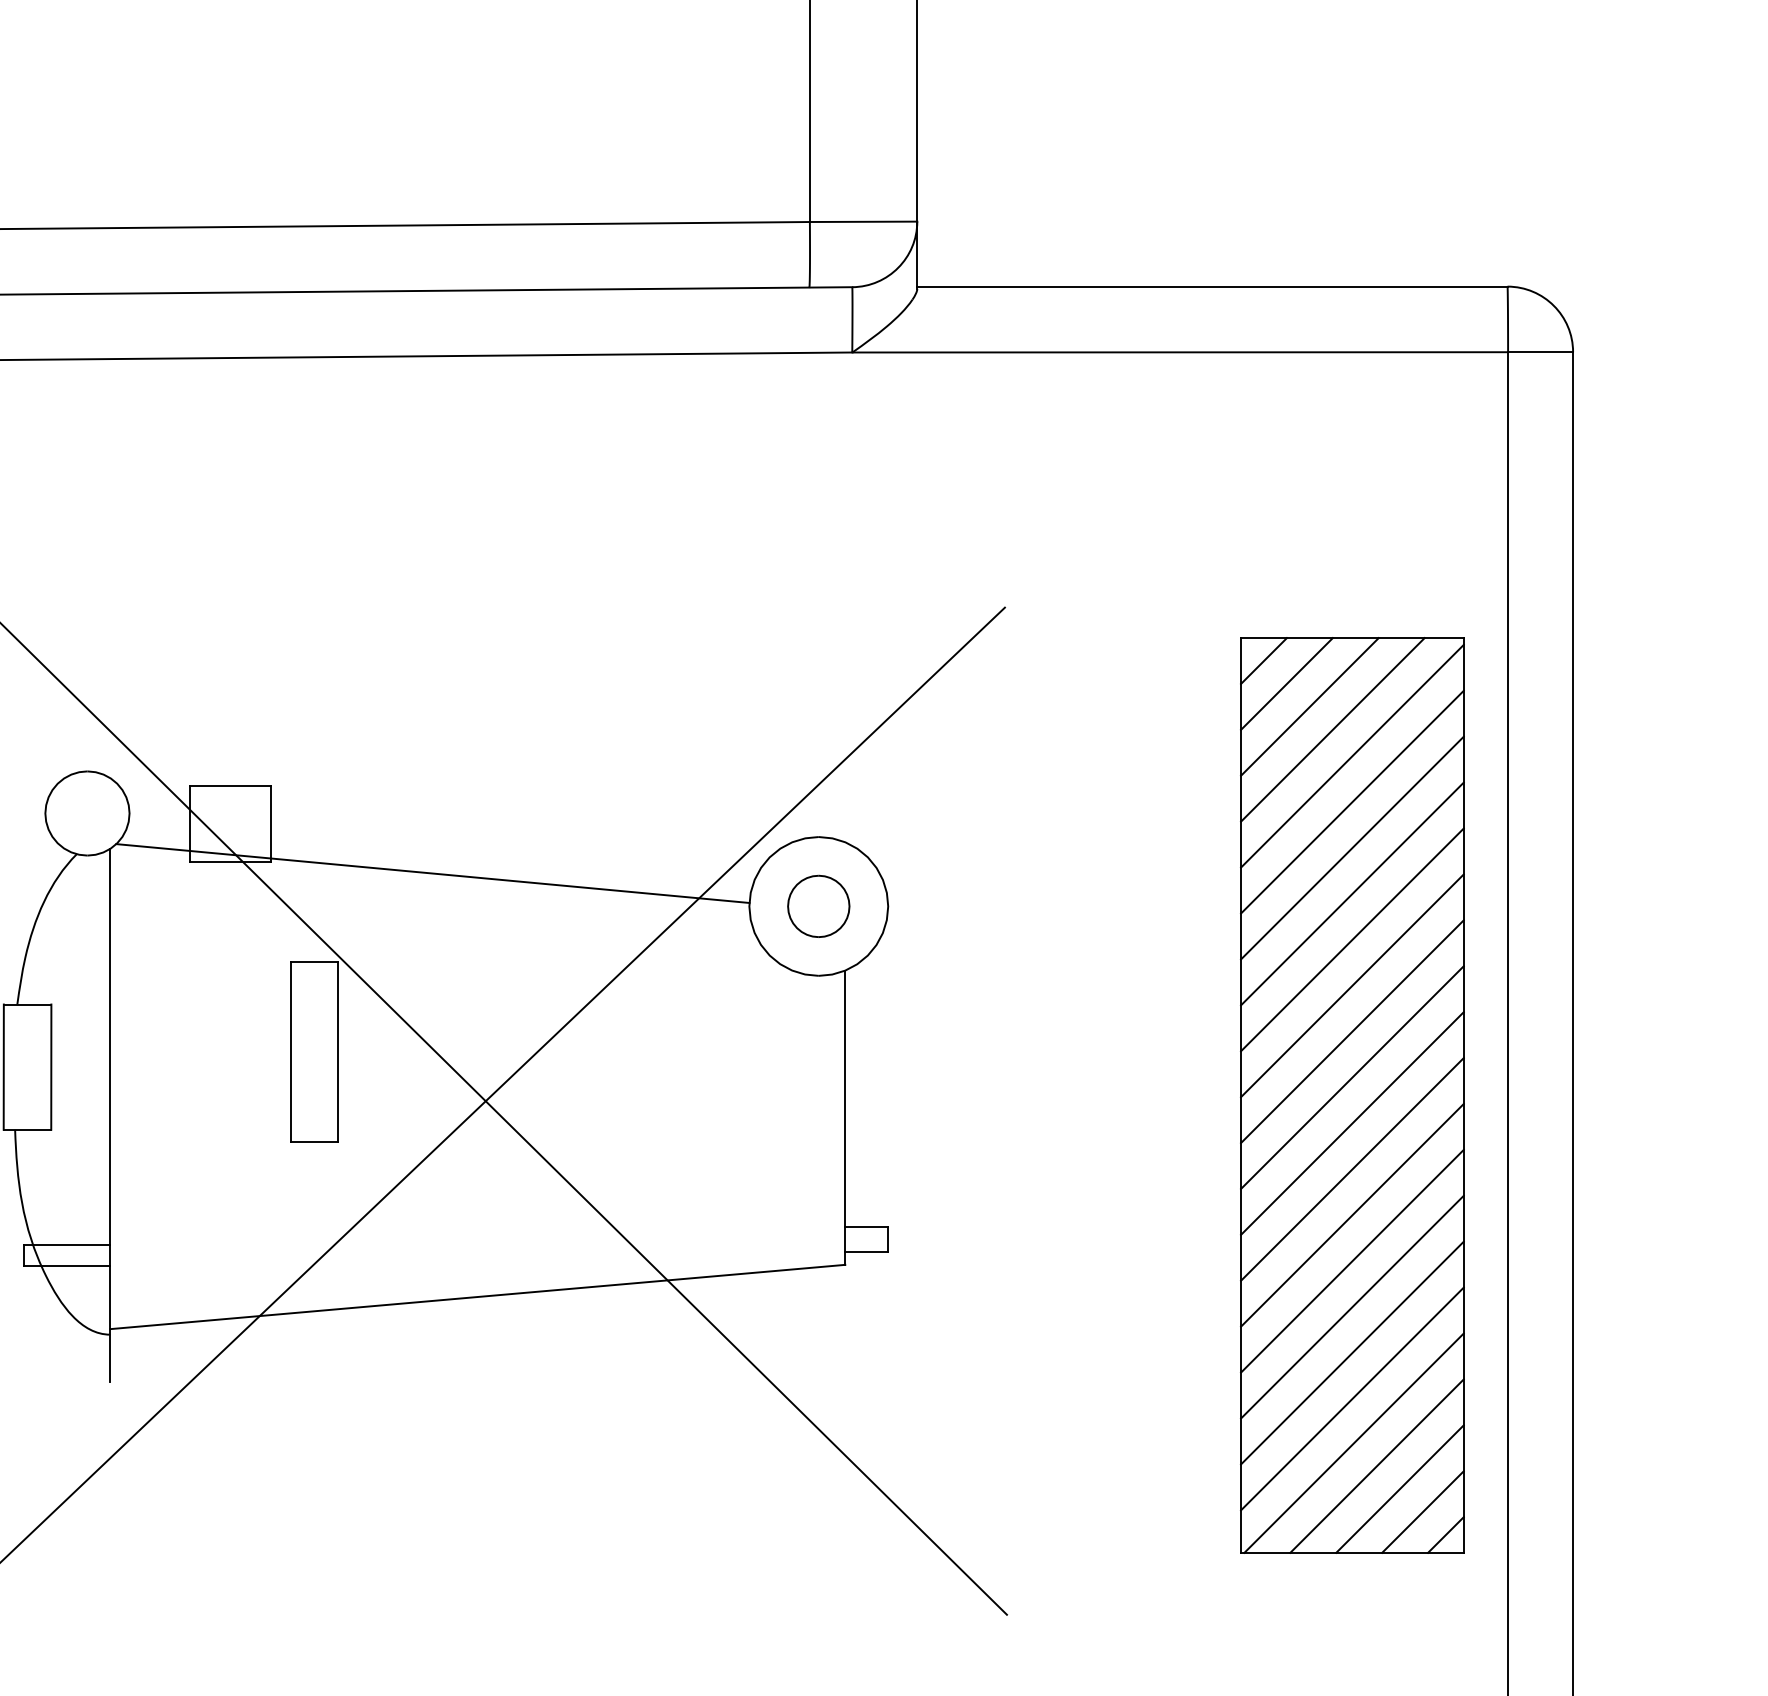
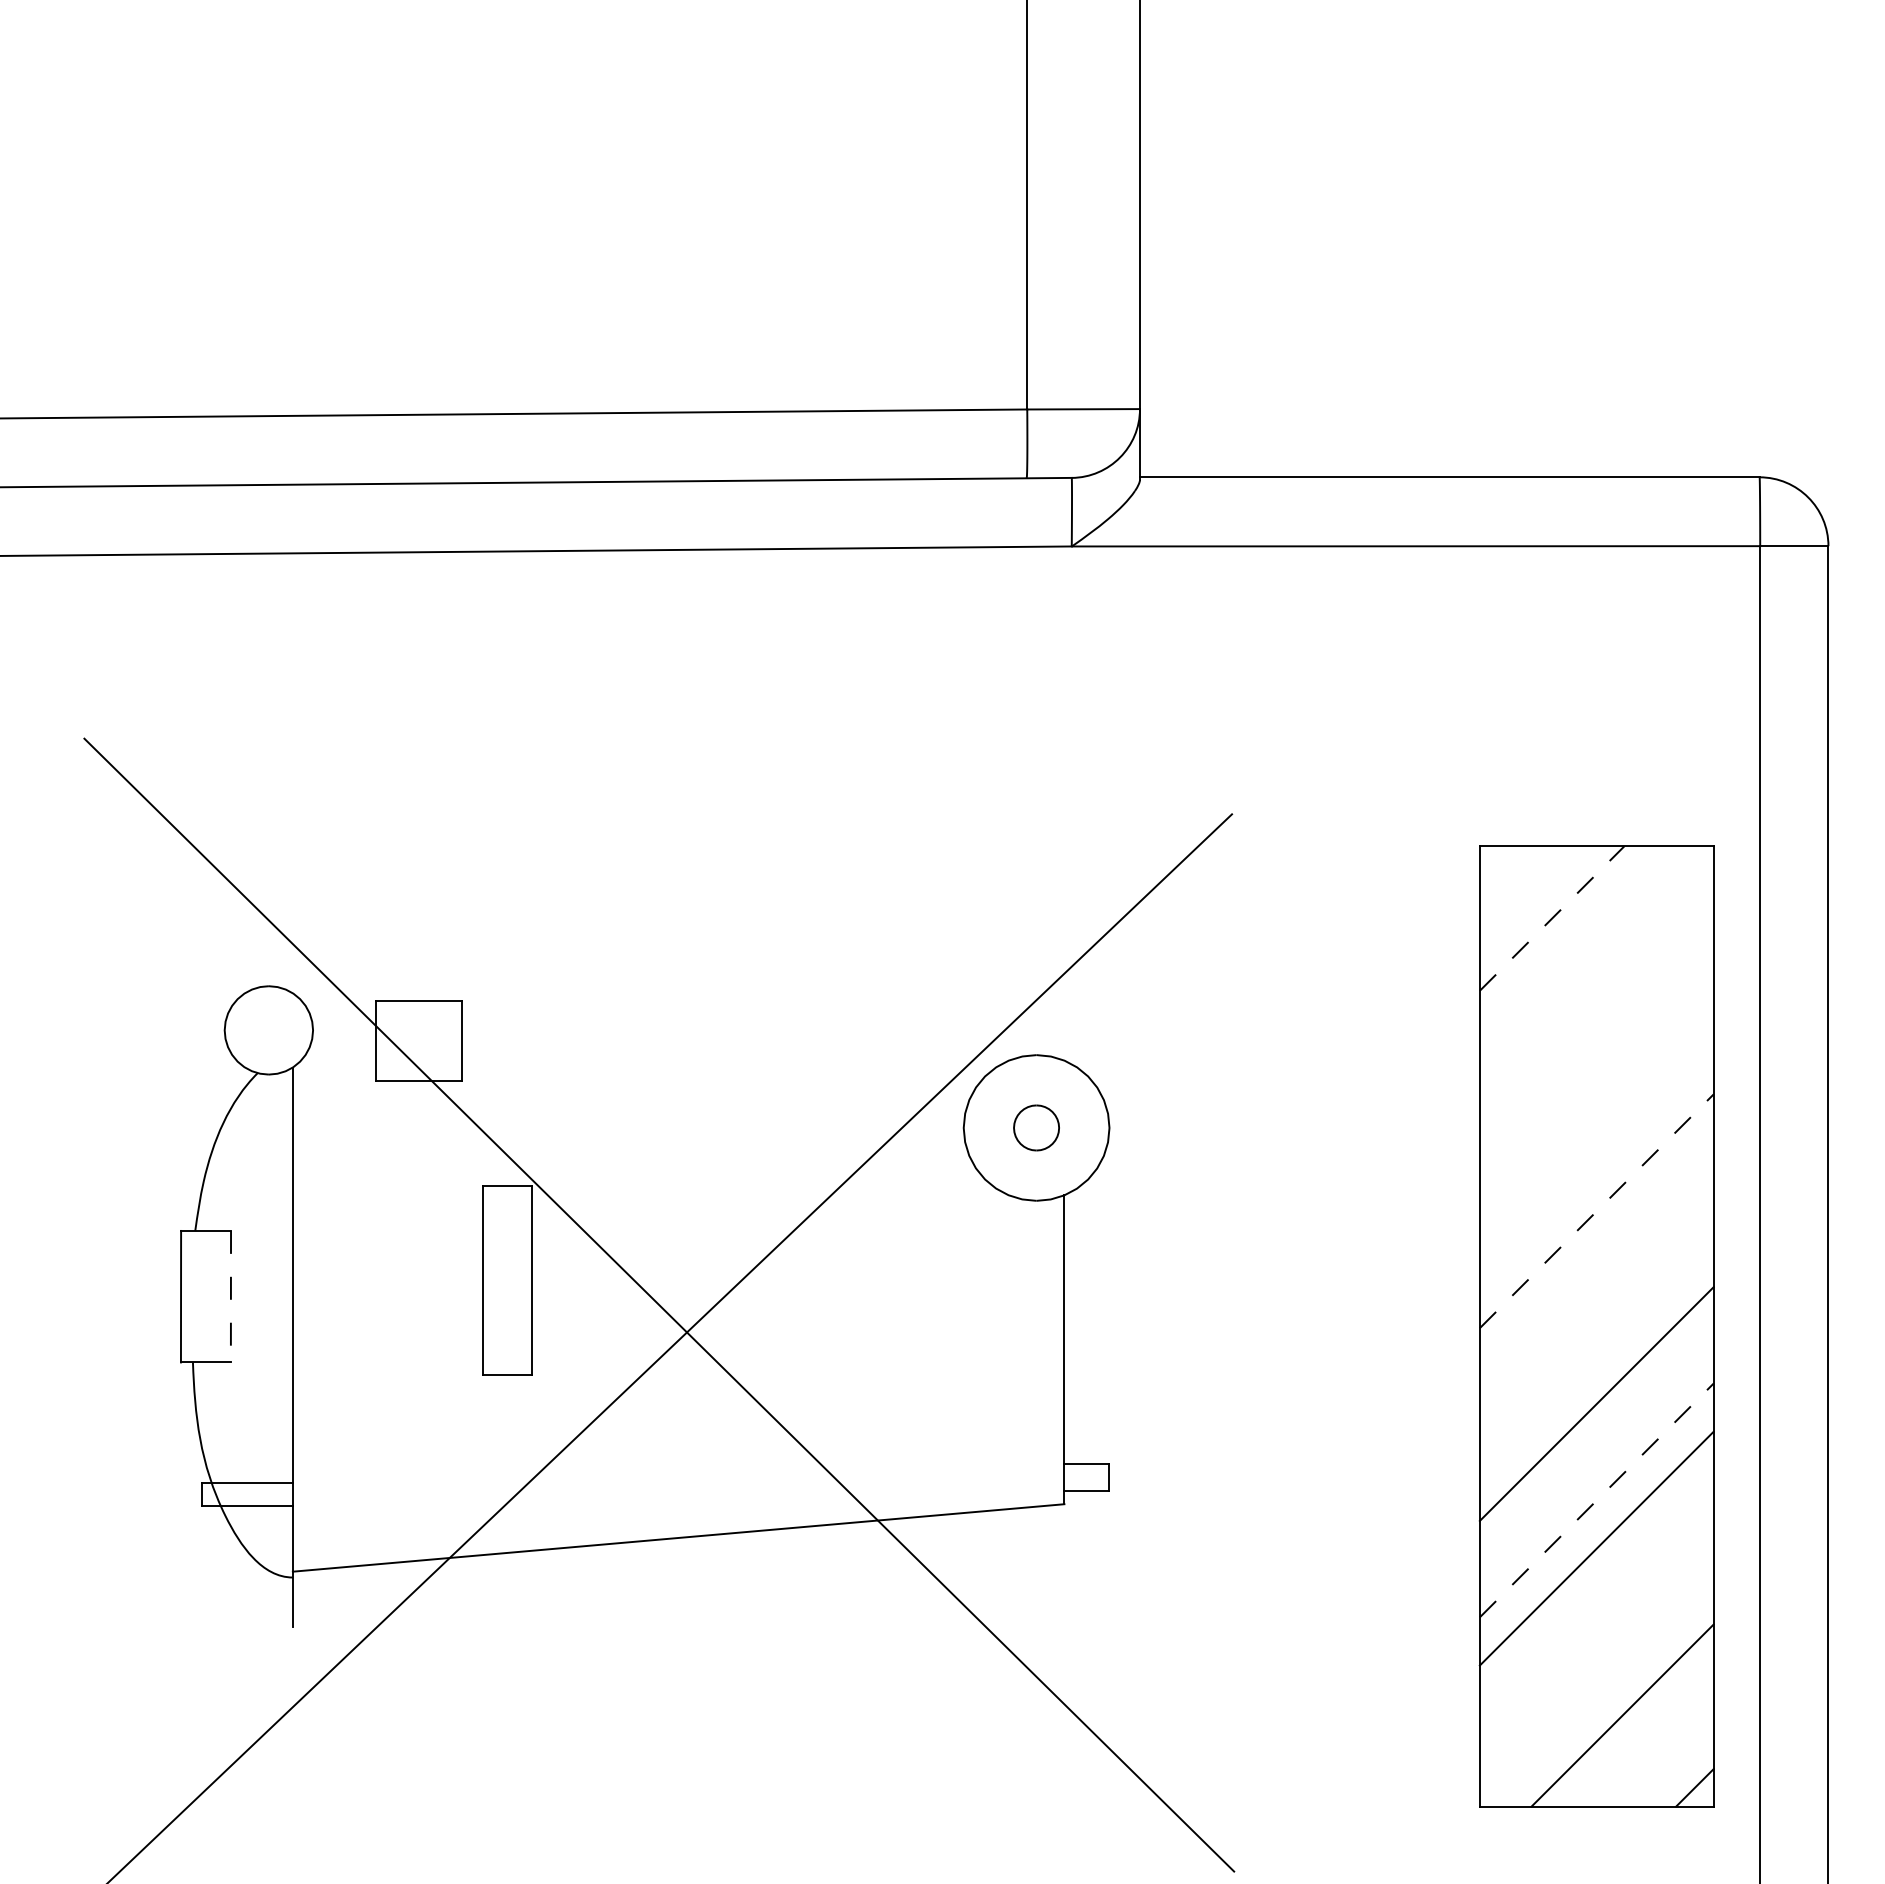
line: (1263, 661) -> (1503, 870), removed
line: (1286, 684) -> (1527, 894), removed
line: (1310, 706) -> (1552, 918), solid -> dashed
line: (1332, 729) -> (1575, 942), removed
line: (1352, 756) -> (1596, 970), removed
line: (1352, 802) -> (1596, 1018), removed
line: (1352, 847) -> (1596, 1066), removed
line: (432, 873) -> (631, 1093), removed
line: (1352, 893) -> (1596, 1114), removed
part: (818, 905) -> (1036, 1127), size x0.7
line: (1352, 940) -> (1596, 1163), removed
line: (1353, 985) -> (1597, 1210), solid -> dashed
line: (1352, 1031) -> (1596, 1259), removed
line: (50, 1066) -> (230, 1296), solid -> dashed
line: (1352, 1077) -> (1596, 1307), removed
line: (1352, 1123) -> (1596, 1355), removed
line: (1352, 1215) -> (1596, 1452), removed
line: (1353, 1261) -> (1597, 1500), solid -> dashed
line: (1352, 1352) -> (1596, 1596), removed
line: (1352, 1398) -> (1596, 1644), removed
line: (1354, 1443) -> (1598, 1691), removed
line: (1399, 1488) -> (1646, 1739), removed
line: (1422, 1511) -> (1670, 1763), removed

